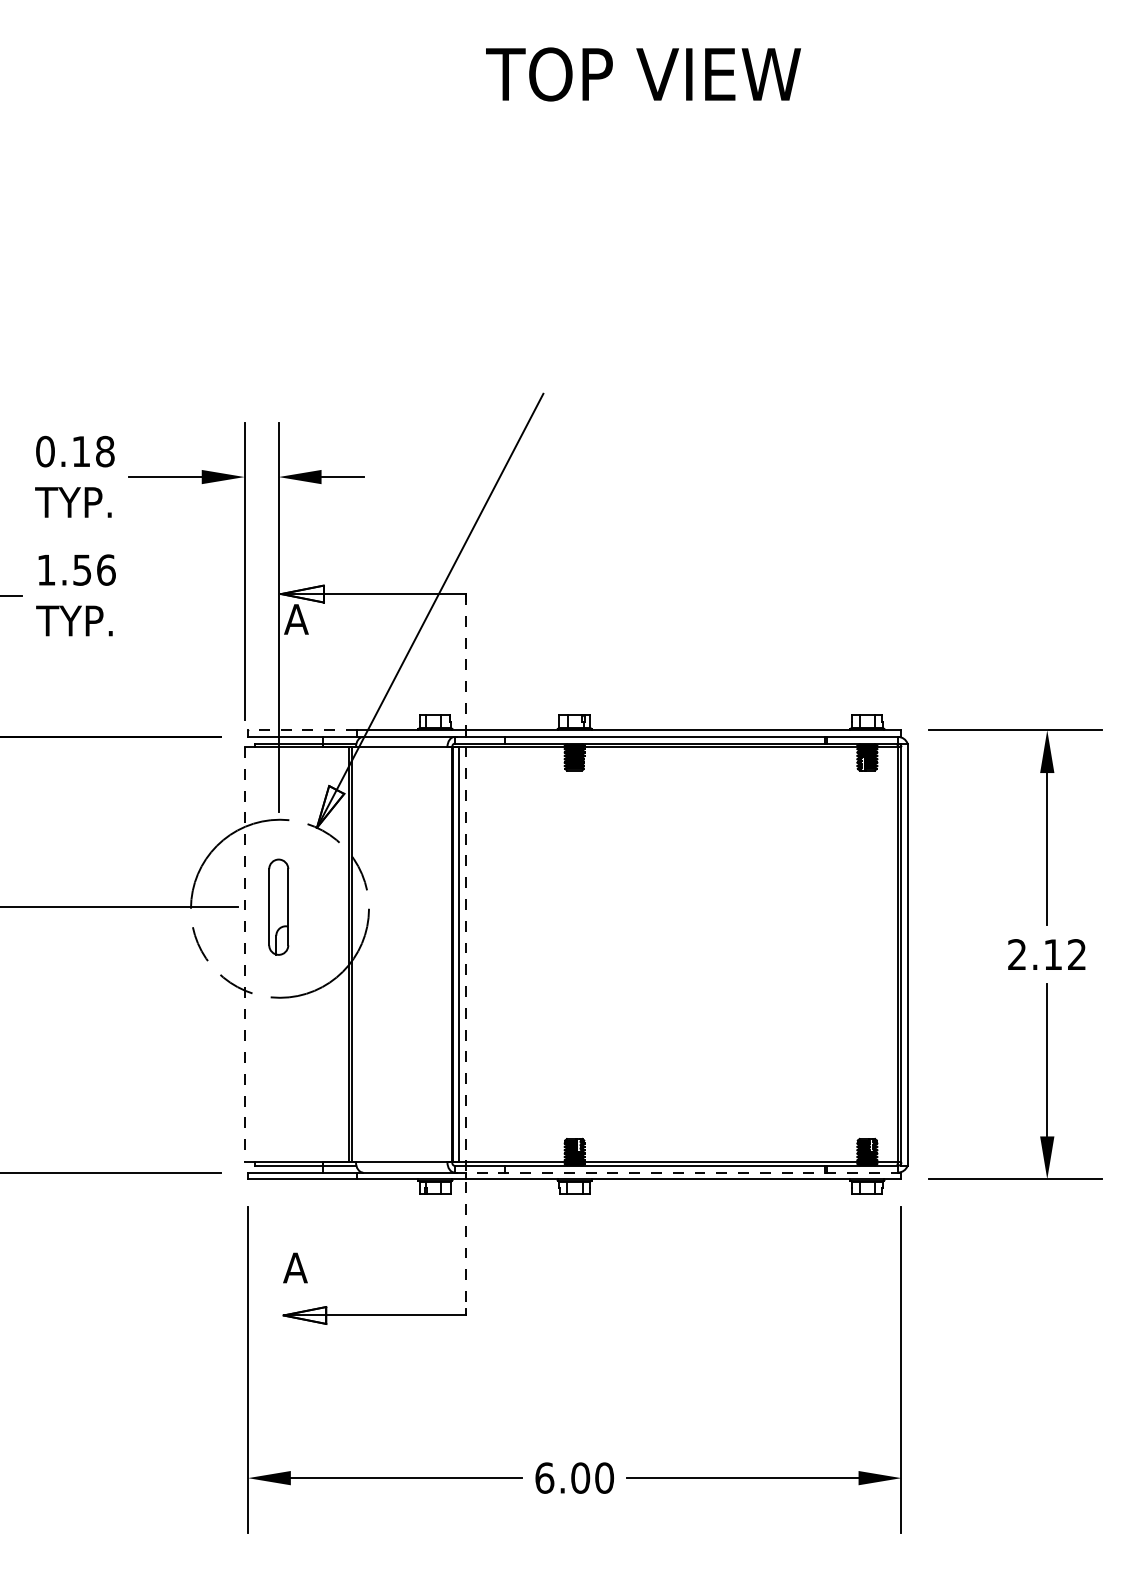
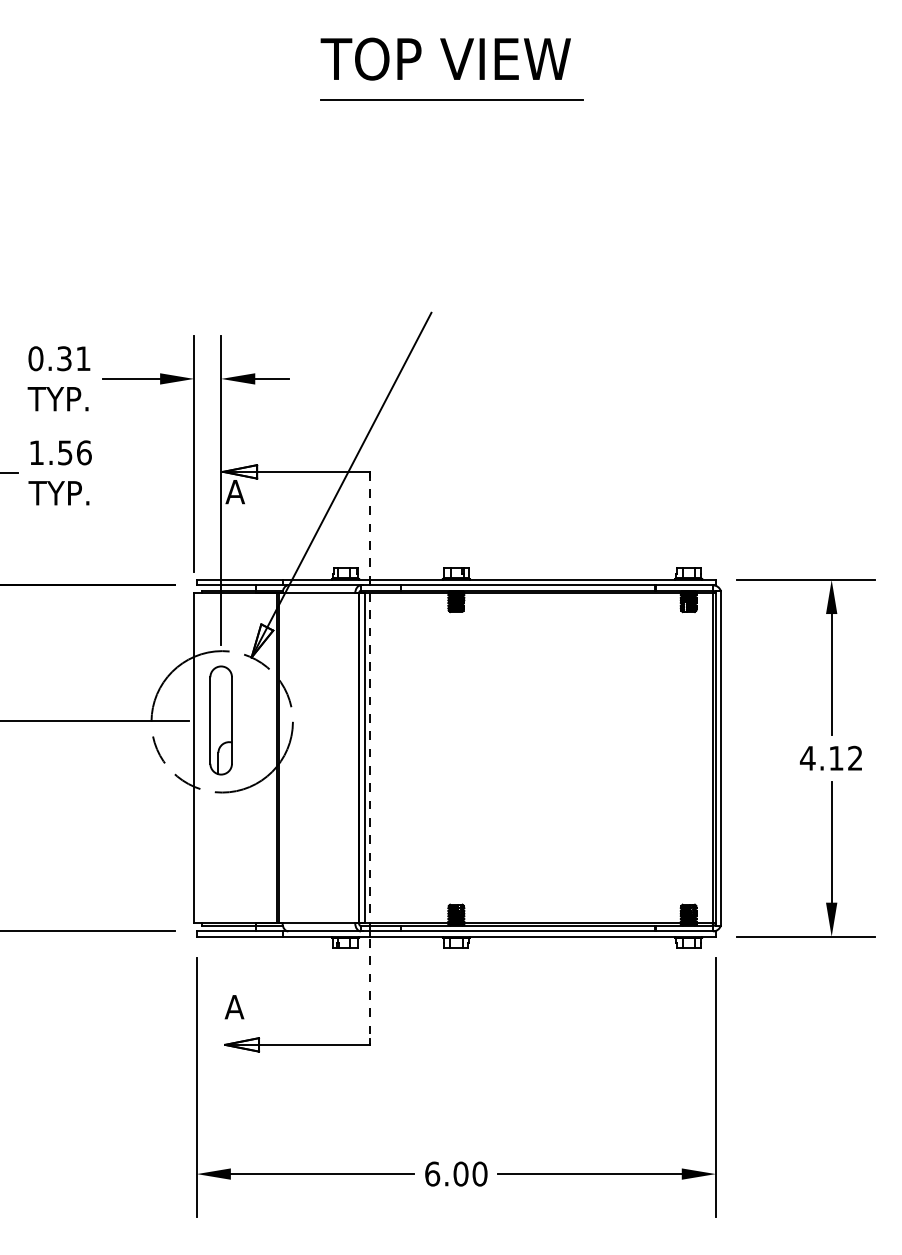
text: (643, 74) -> (445, 59), moved
line: (568, 125) -> (451, 99), added
text: (93, 451) -> (74, 358), 0.18 -> 0.31
line: (301, 730) -> (239, 580), dashed -> solid
part: (278, 907) -> (221, 720), size x1.43
line: (244, 954) -> (194, 758), dashed -> solid
text: (1017, 954) -> (808, 758), 2.12 -> 4.12
line: (683, 1172) -> (542, 931), dashed -> solid

